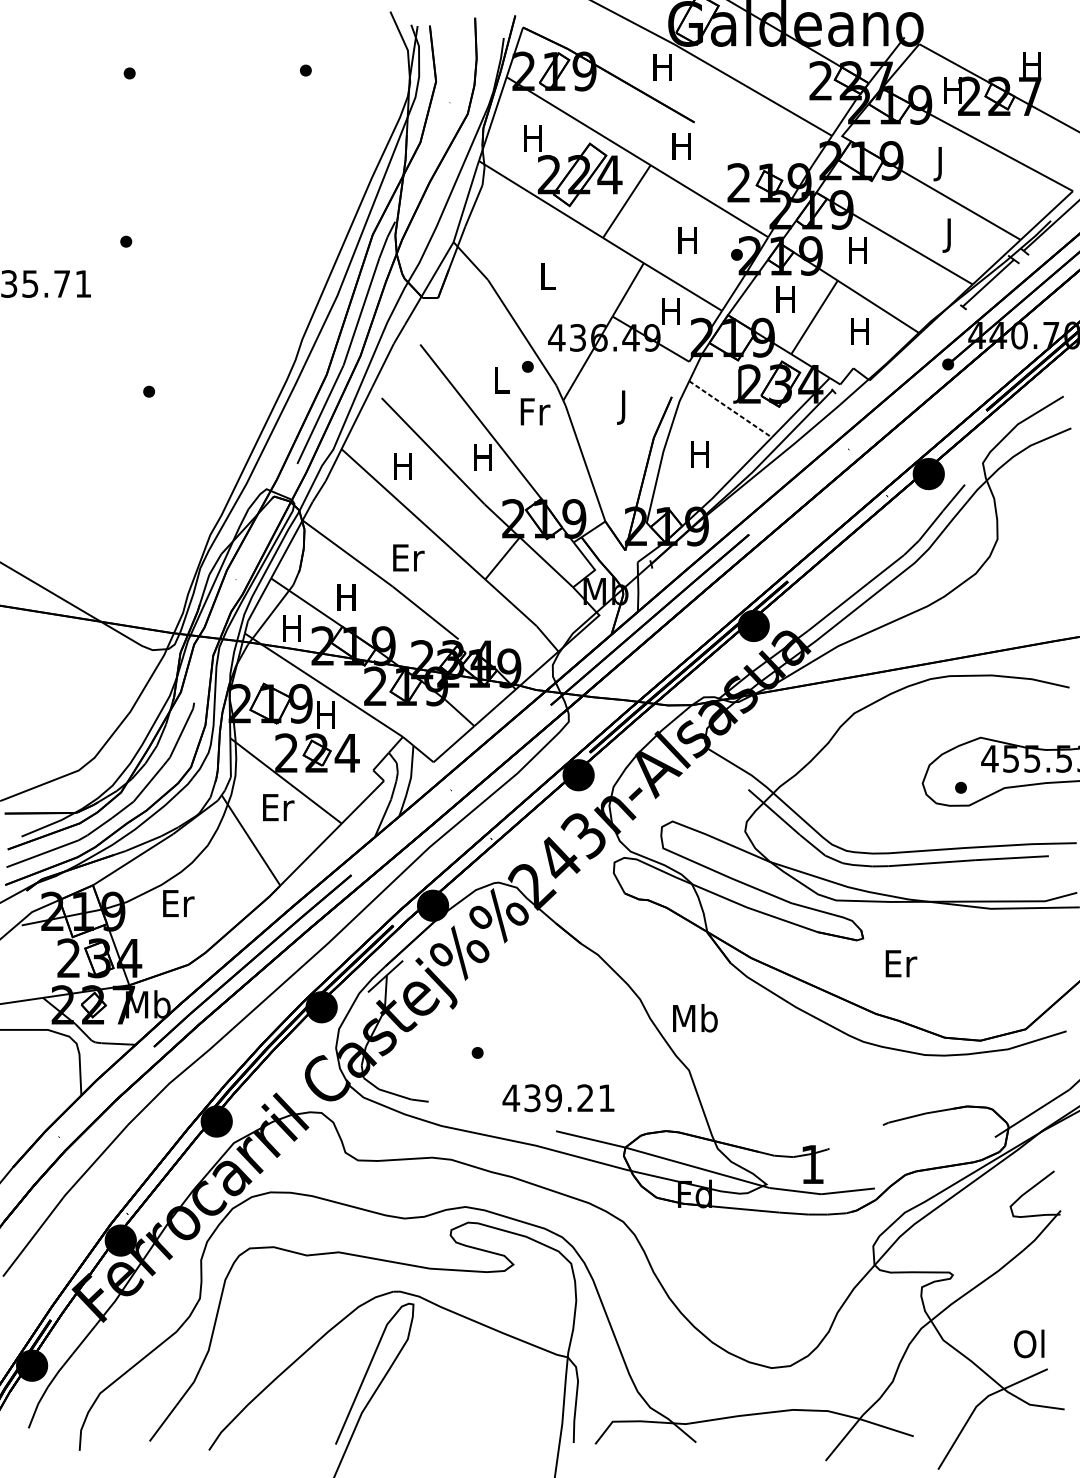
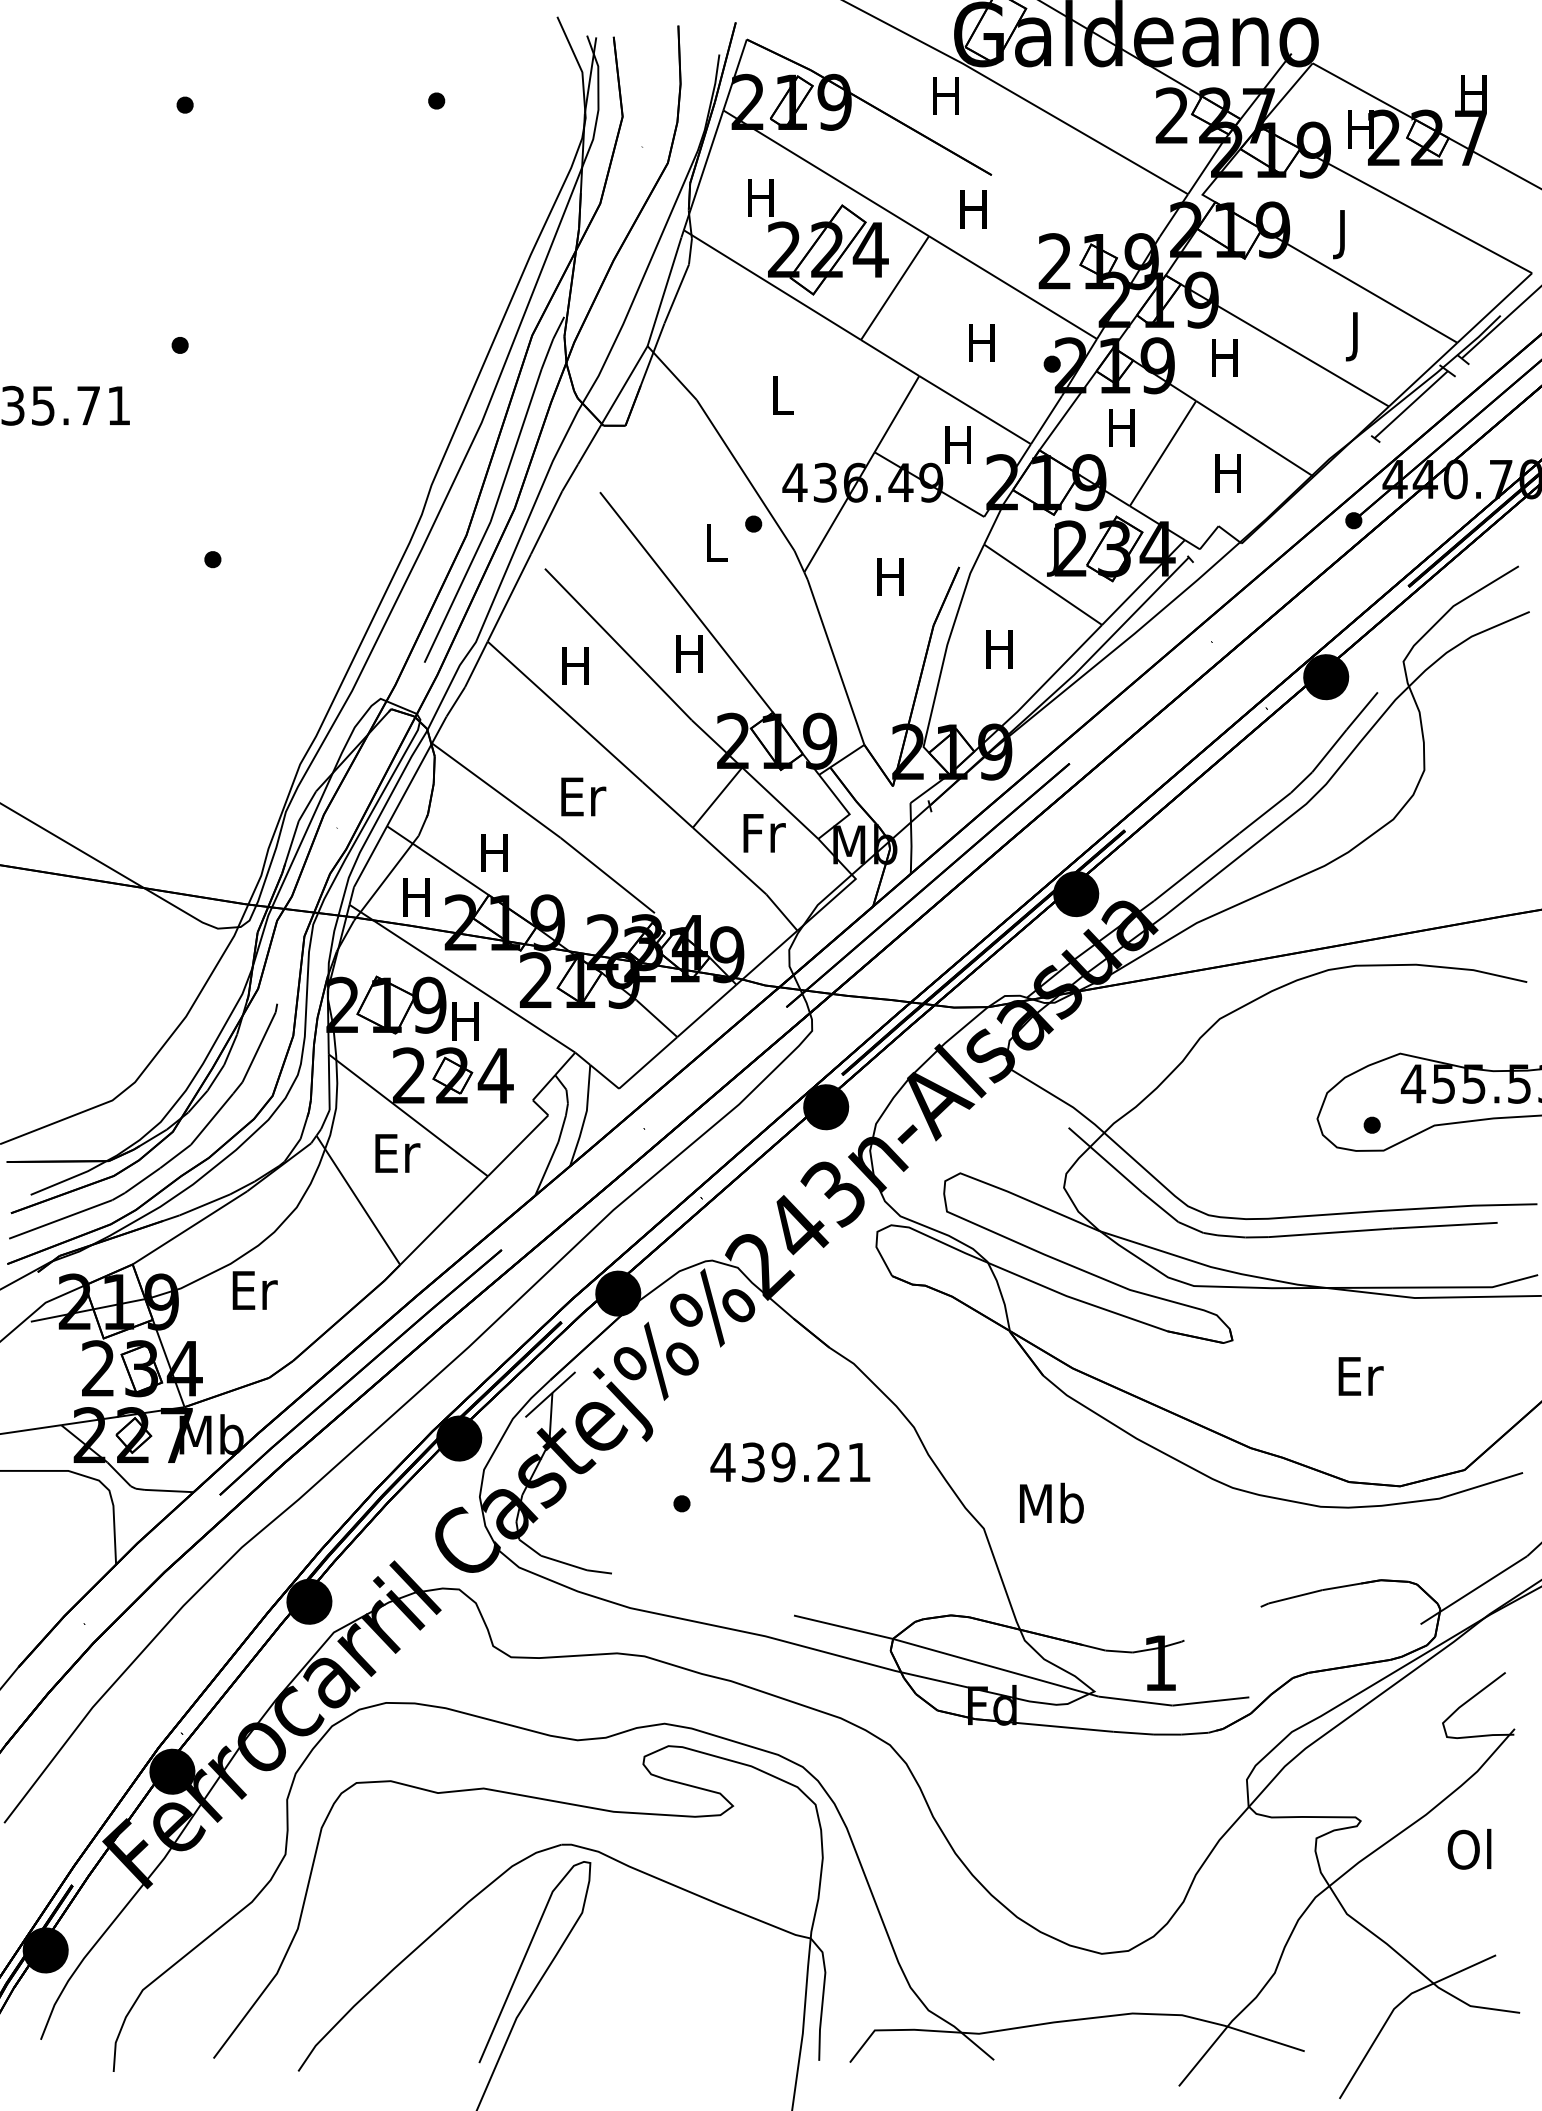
text: (623, 407) -> (890, 581), J -> H
line: (730, 409) -> (1043, 585), dashed -> solid
text: (535, 411) -> (764, 833), moved
text: (901, 963) -> (1360, 1376), moved
text: (695, 1017) -> (1051, 1502), moved
text: (558, 1098) -> (790, 1462), moved
text: (1029, 1344) -> (1469, 1849), moved

